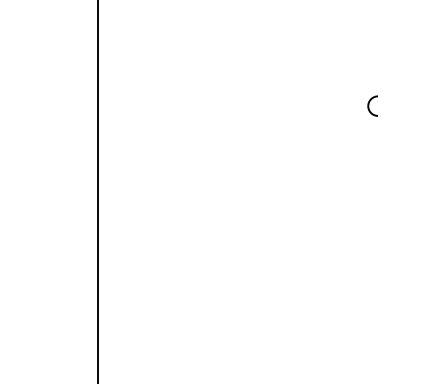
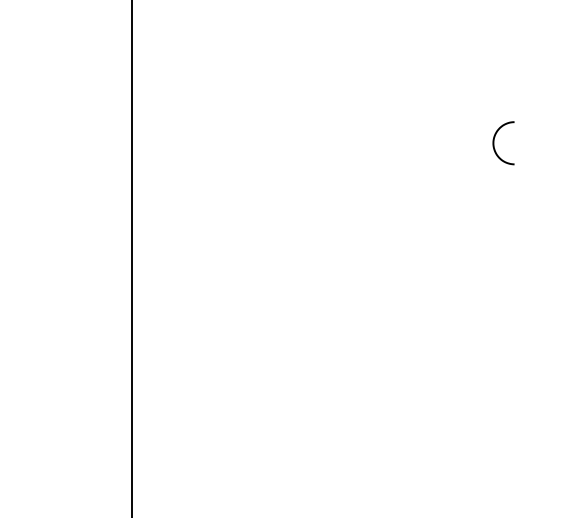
part: (372, 105) -> (502, 142), size x1.6

